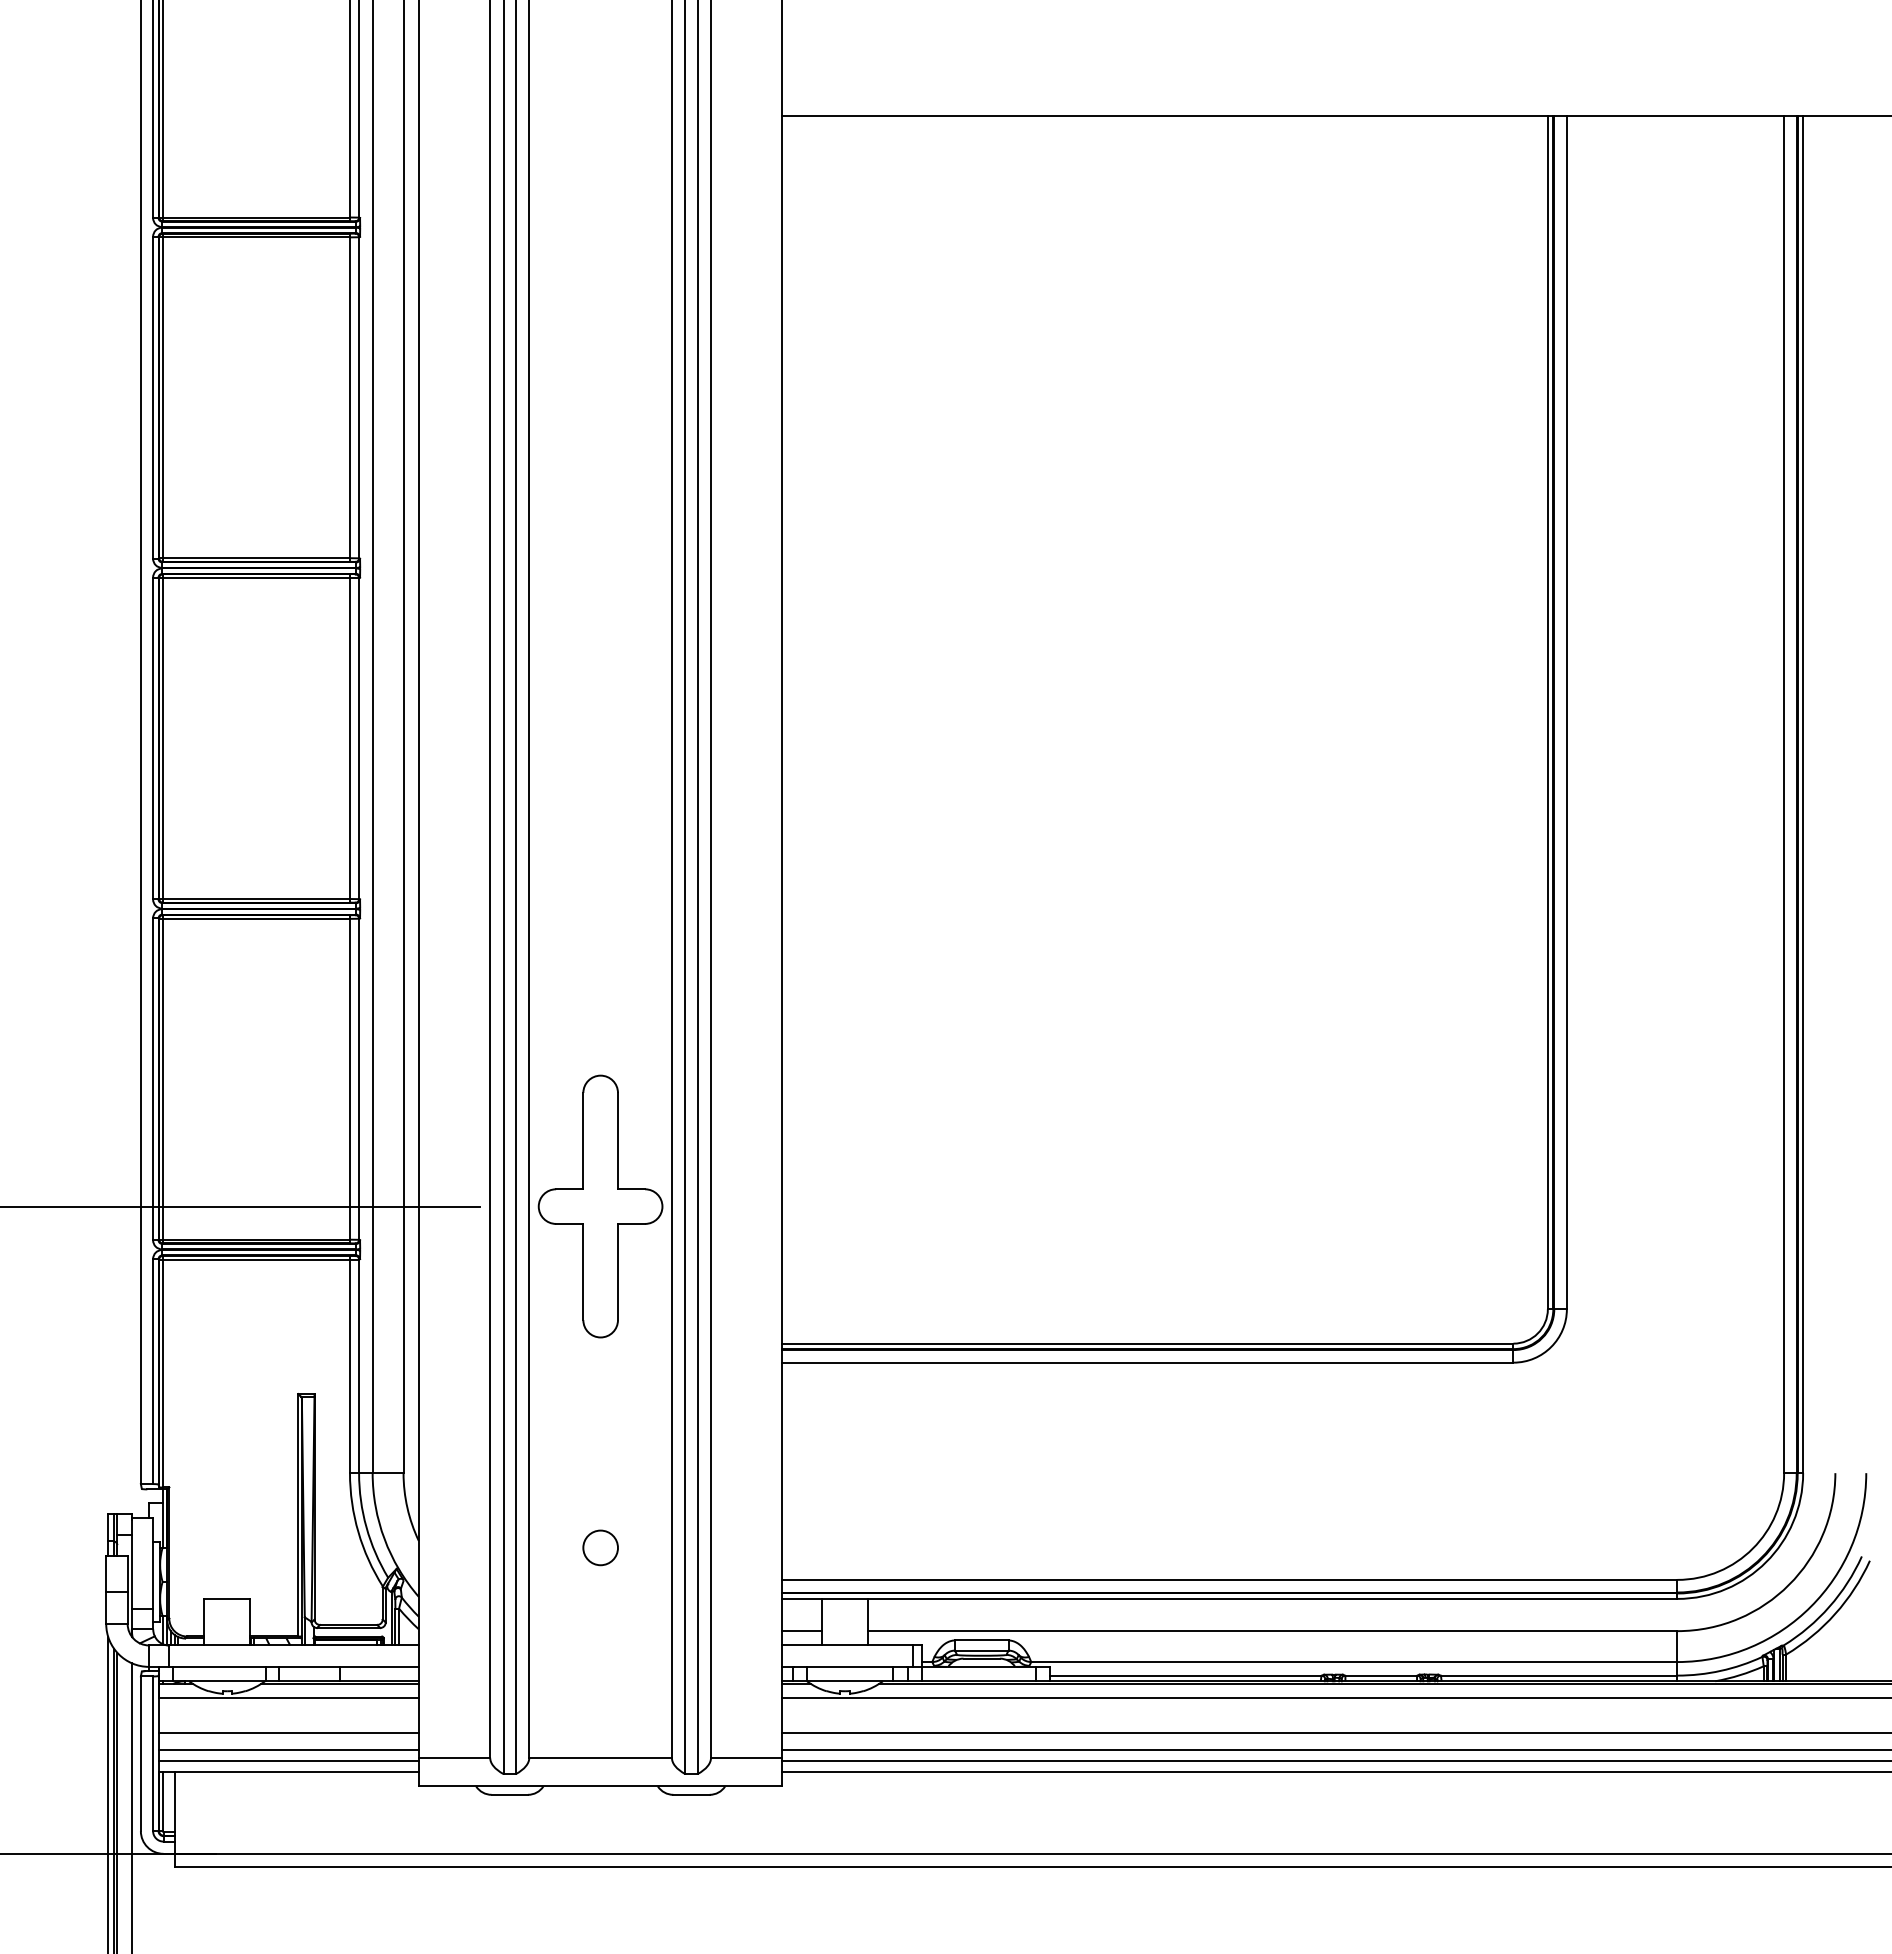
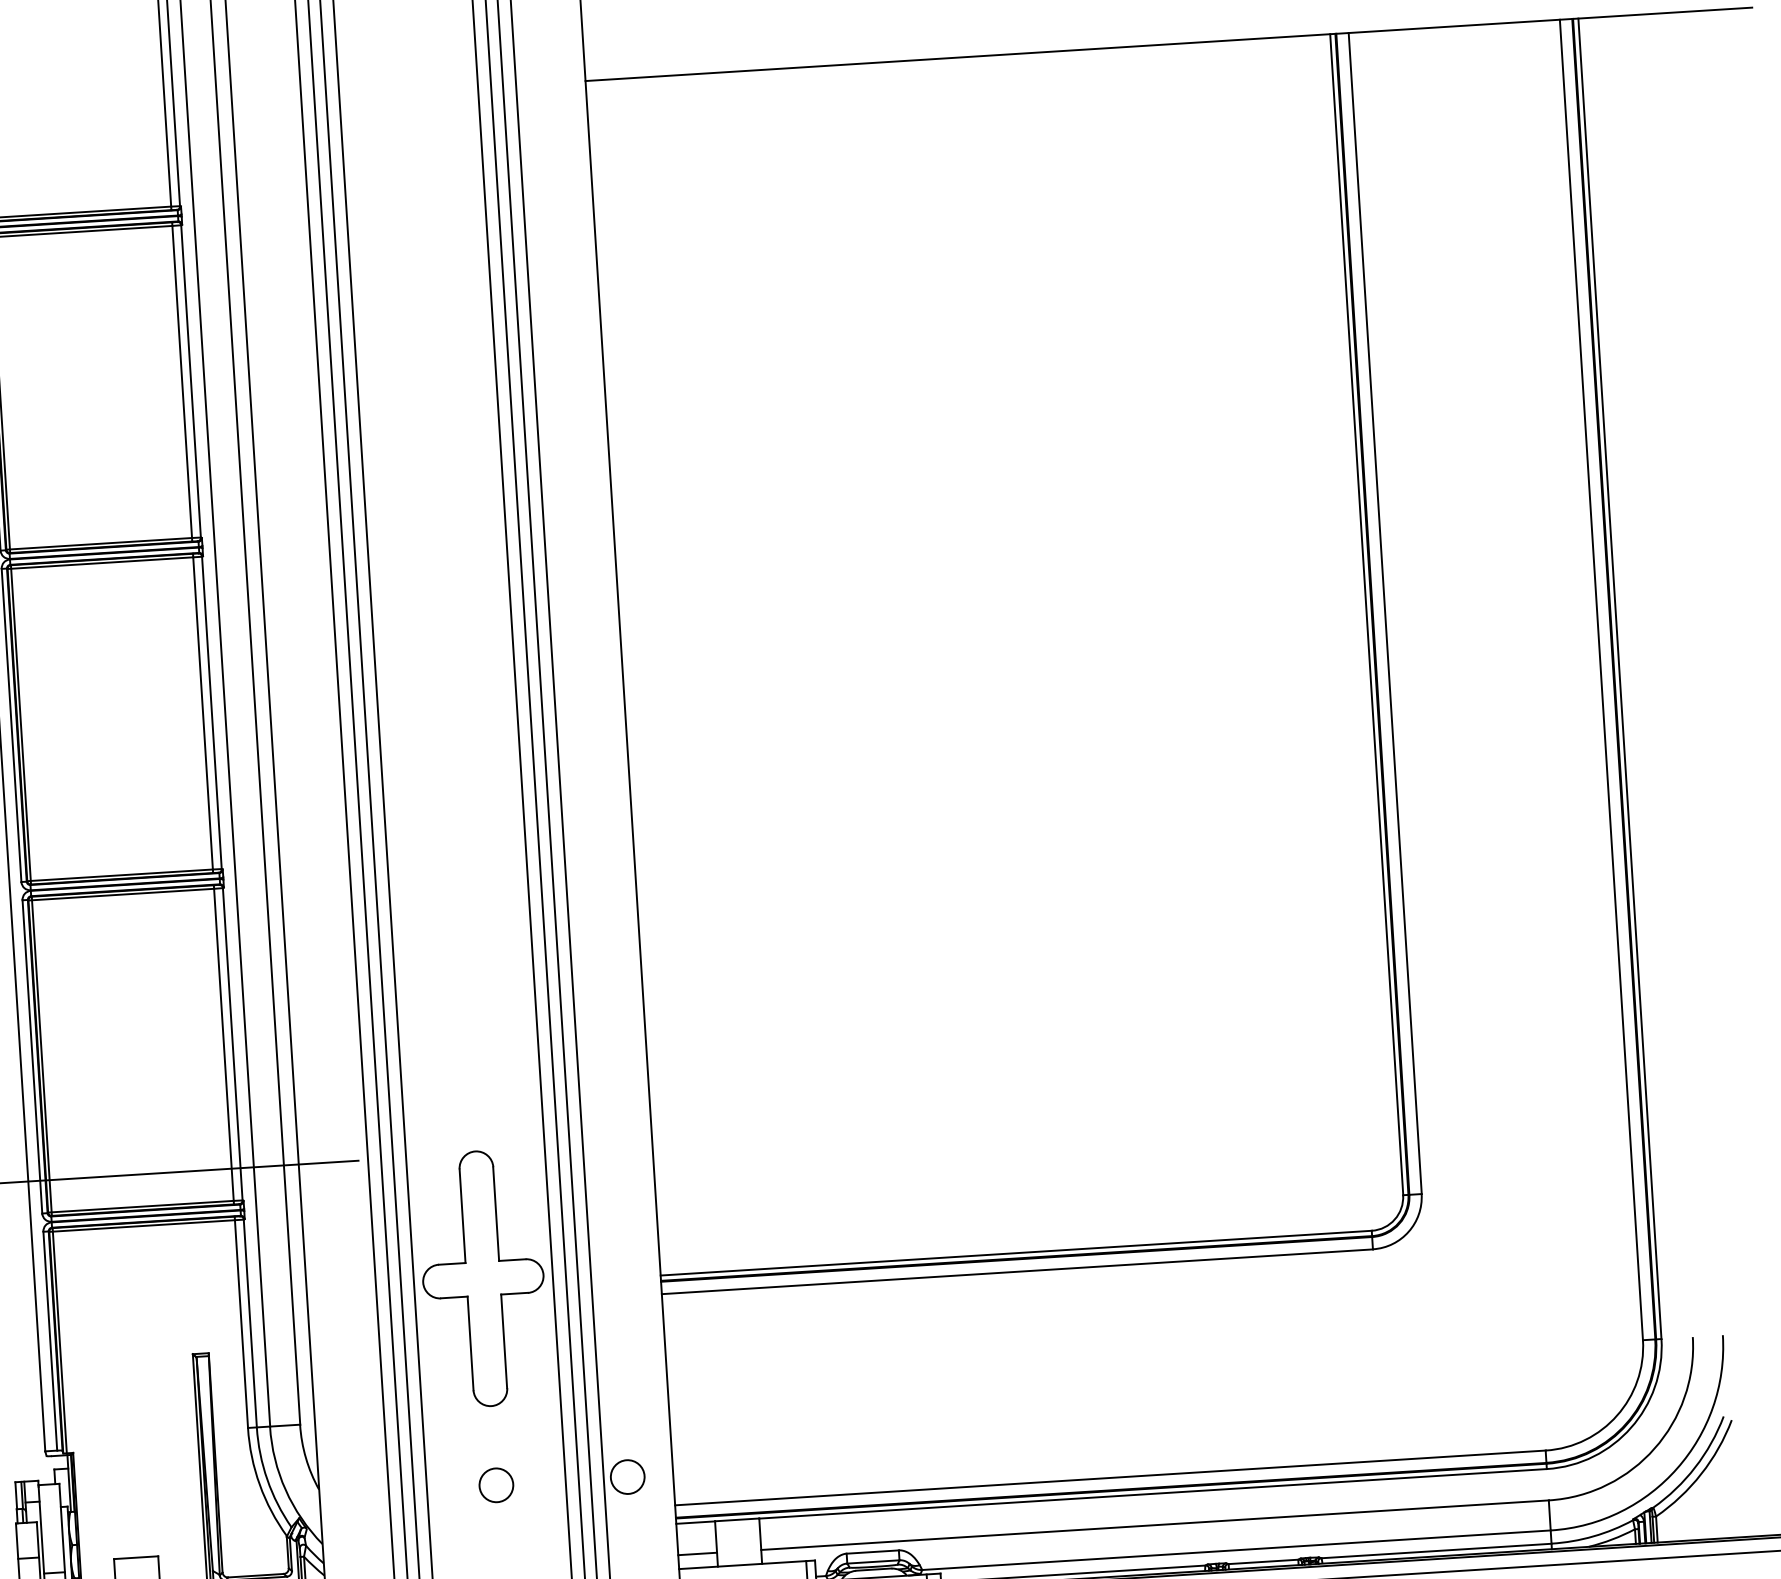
part: (600, 1206) -> (483, 1278), moved
circle: (735, 1547) -> (627, 1476), added

